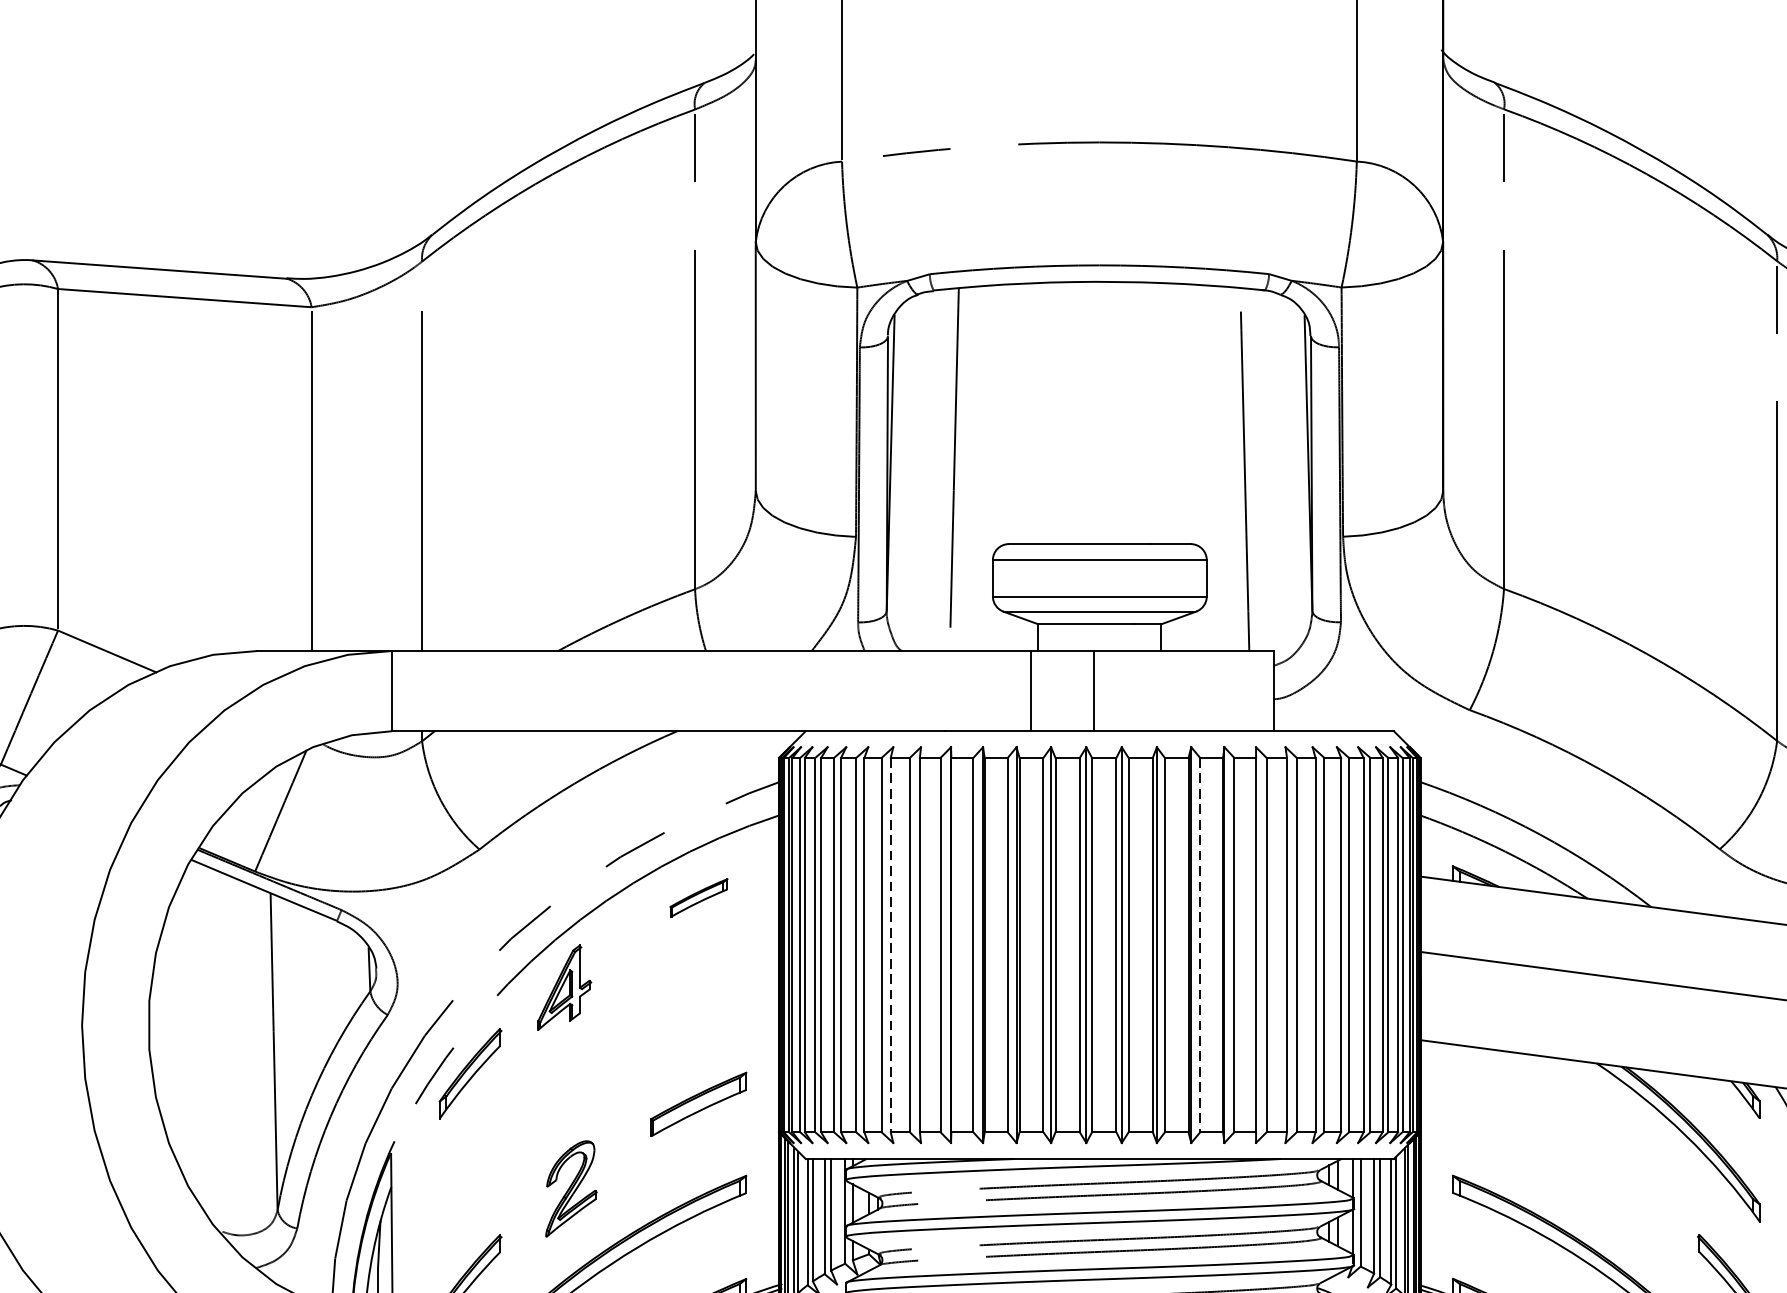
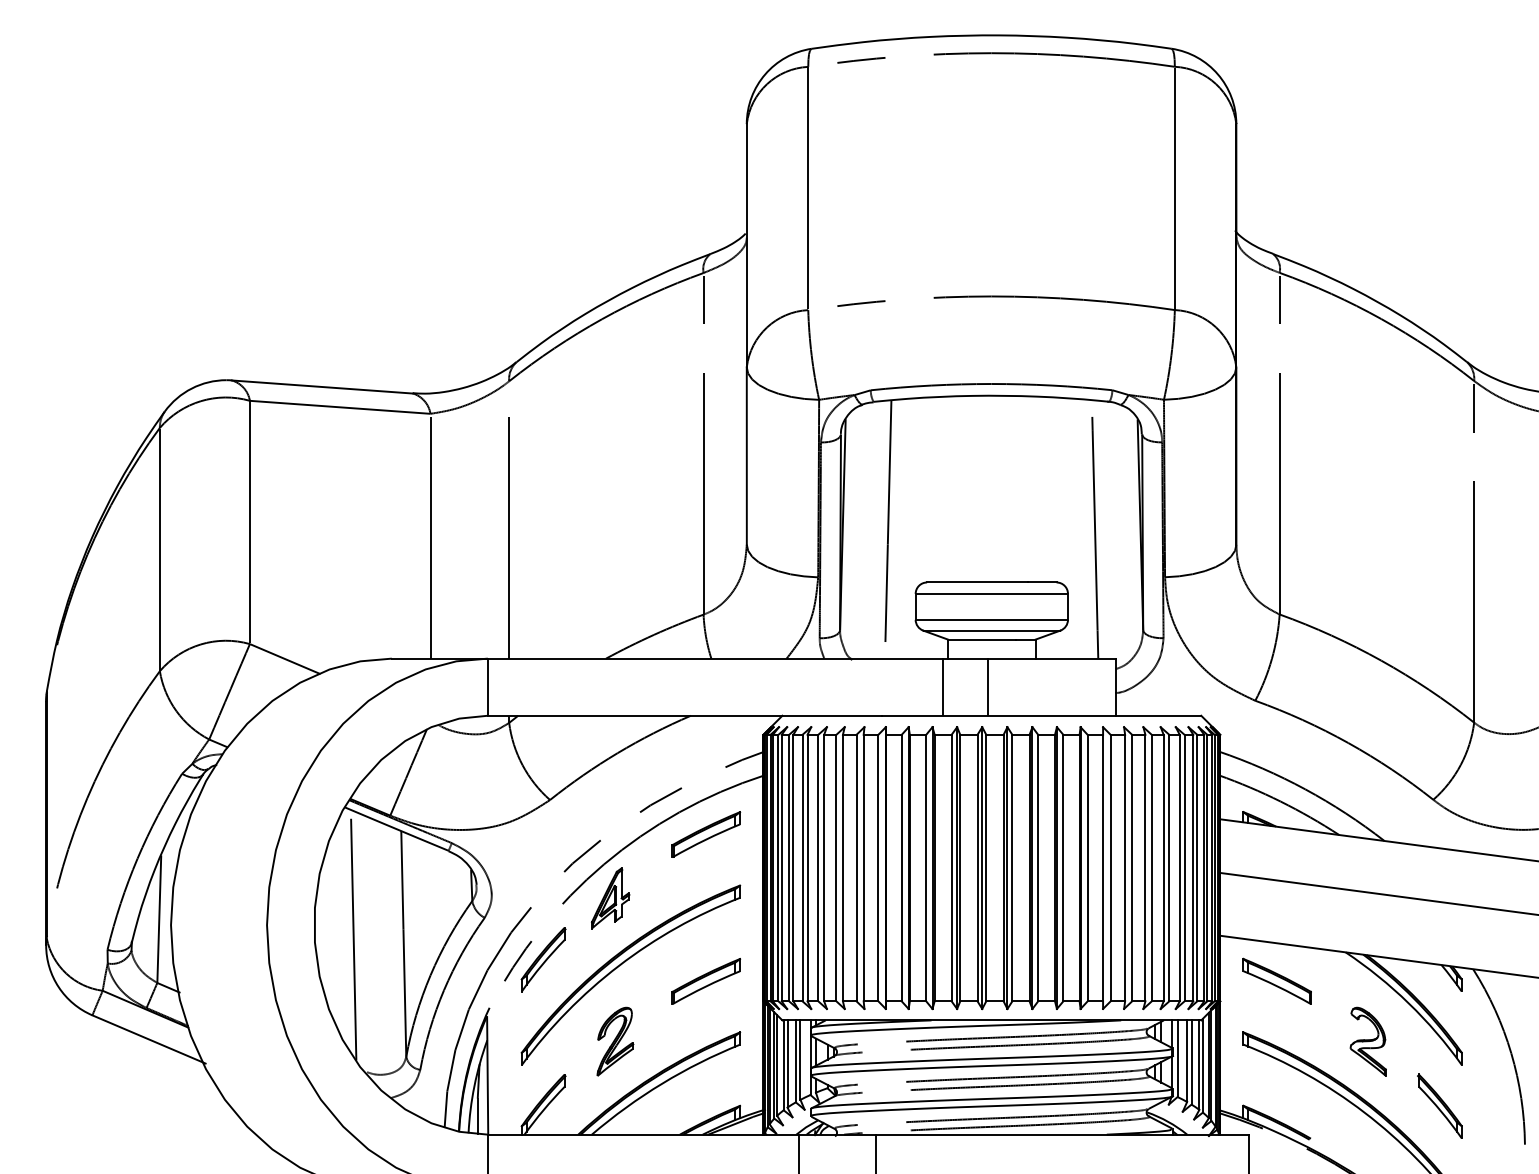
part: (699, 897) -> (706, 834), size x1.67
line: (890, 945) -> (842, 868), dashed -> solid
line: (1200, 945) -> (1063, 868), dashed -> solid
line: (203, 1038) -> (353, 934), added
part: (579, 1081) -> (621, 965), added
part: (1499, 1102) -> (1276, 980), added
part: (1627, 1188) -> (1367, 1041), added

